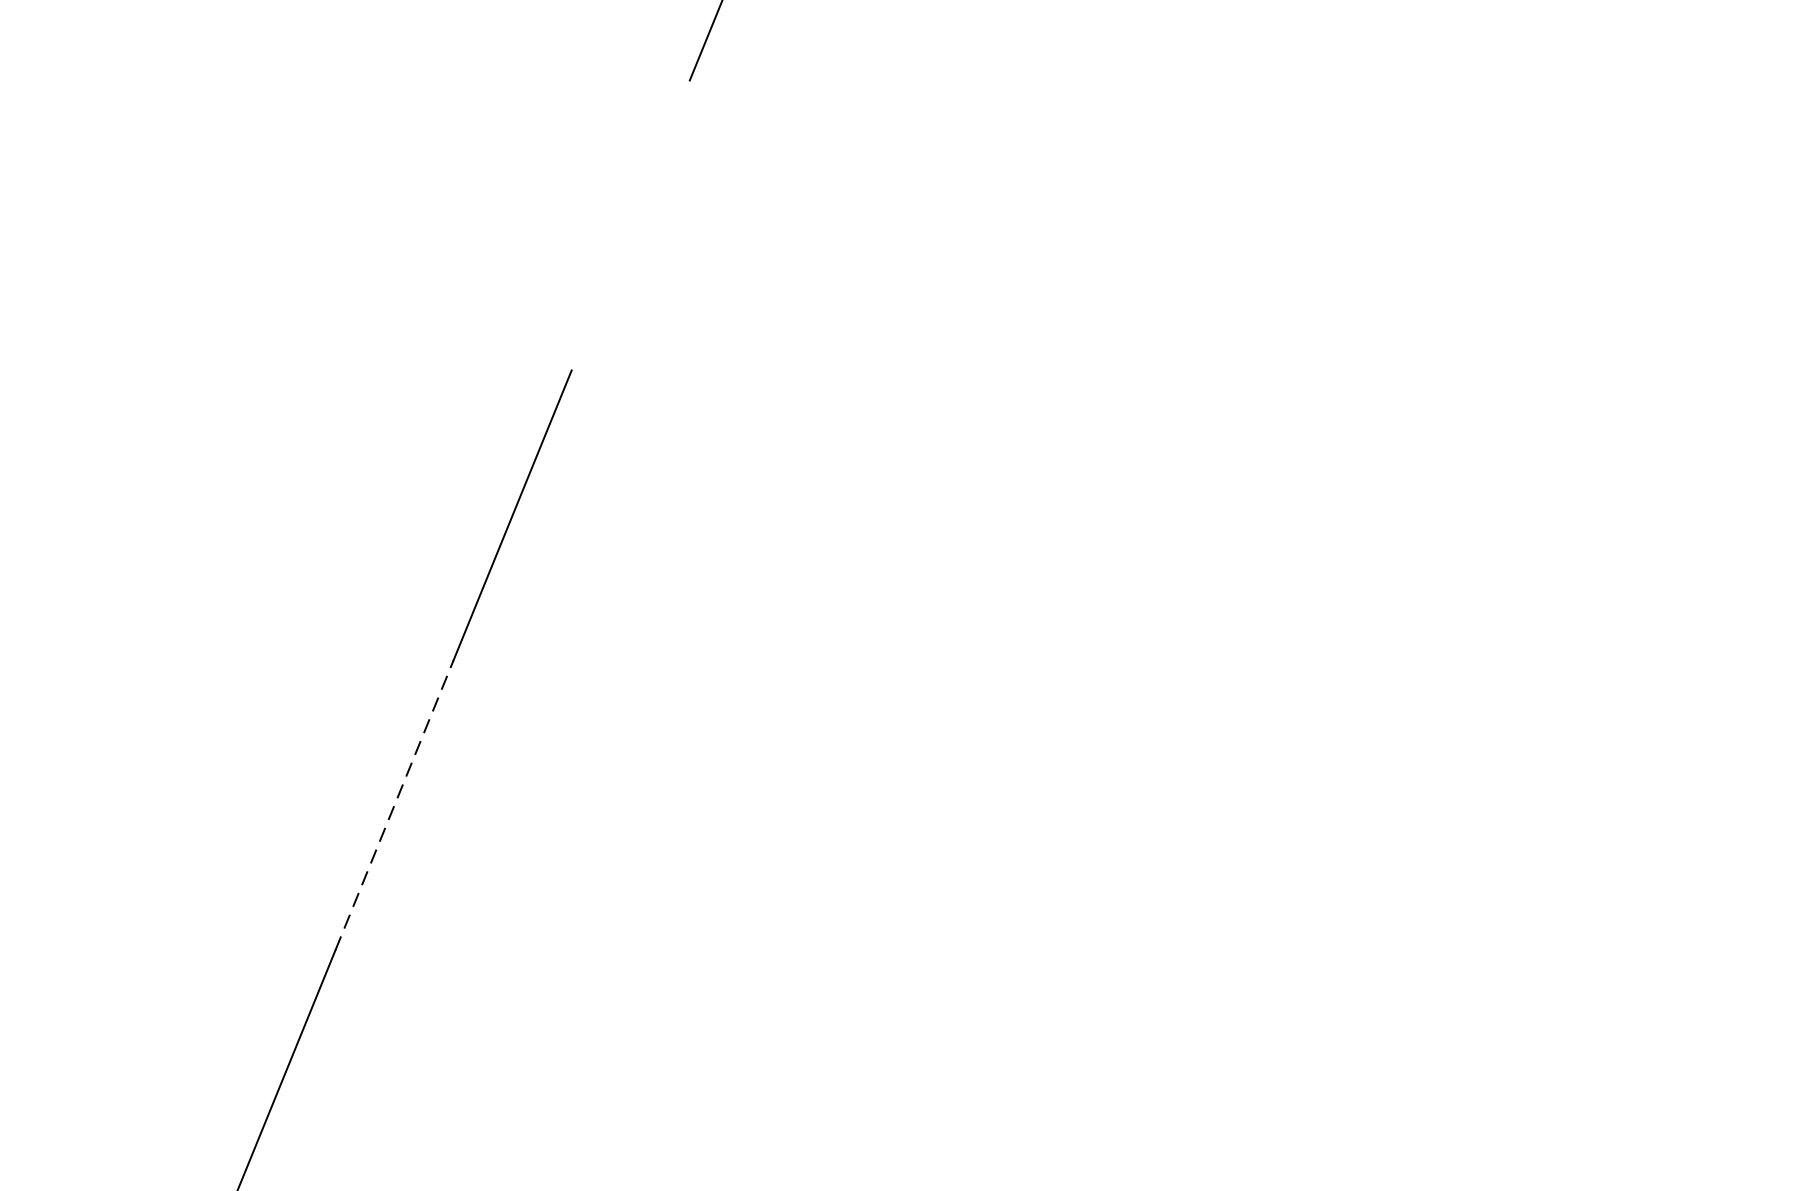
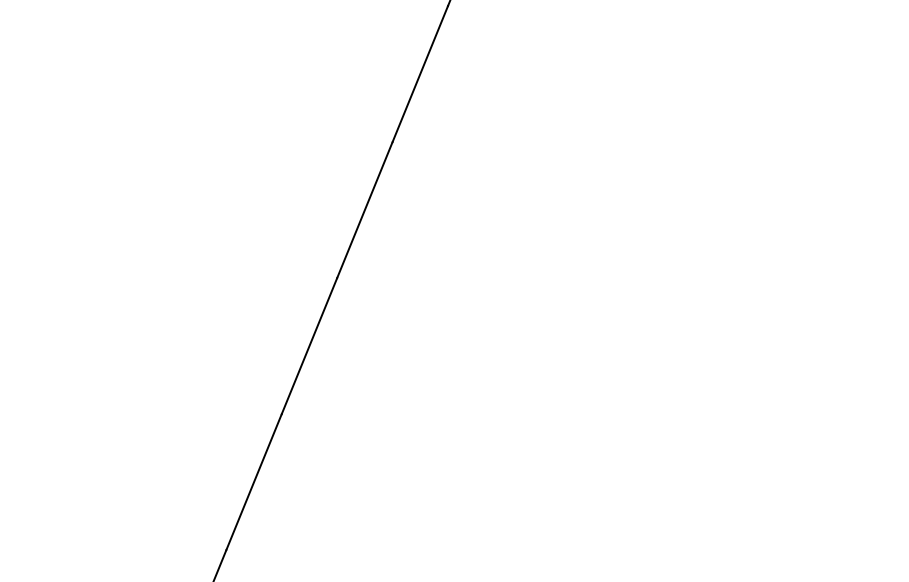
line: (631, 226) -> (420, 74), added
line: (394, 804) -> (309, 345), dashed -> solid

